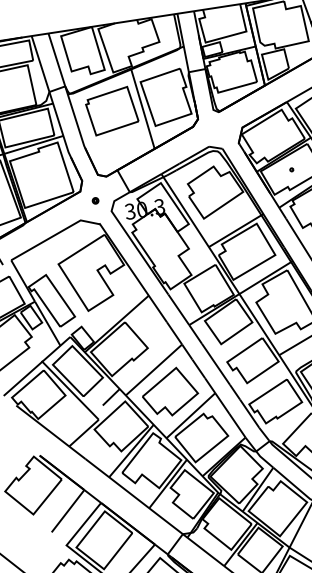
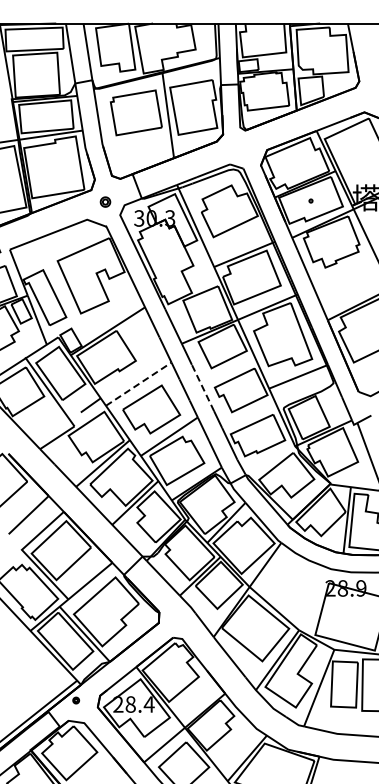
part: (95, 200) -> (105, 201), size x1.6
line: (216, 364) -> (203, 388), solid -> dashed
line: (154, 369) -> (139, 383), solid -> dashed

